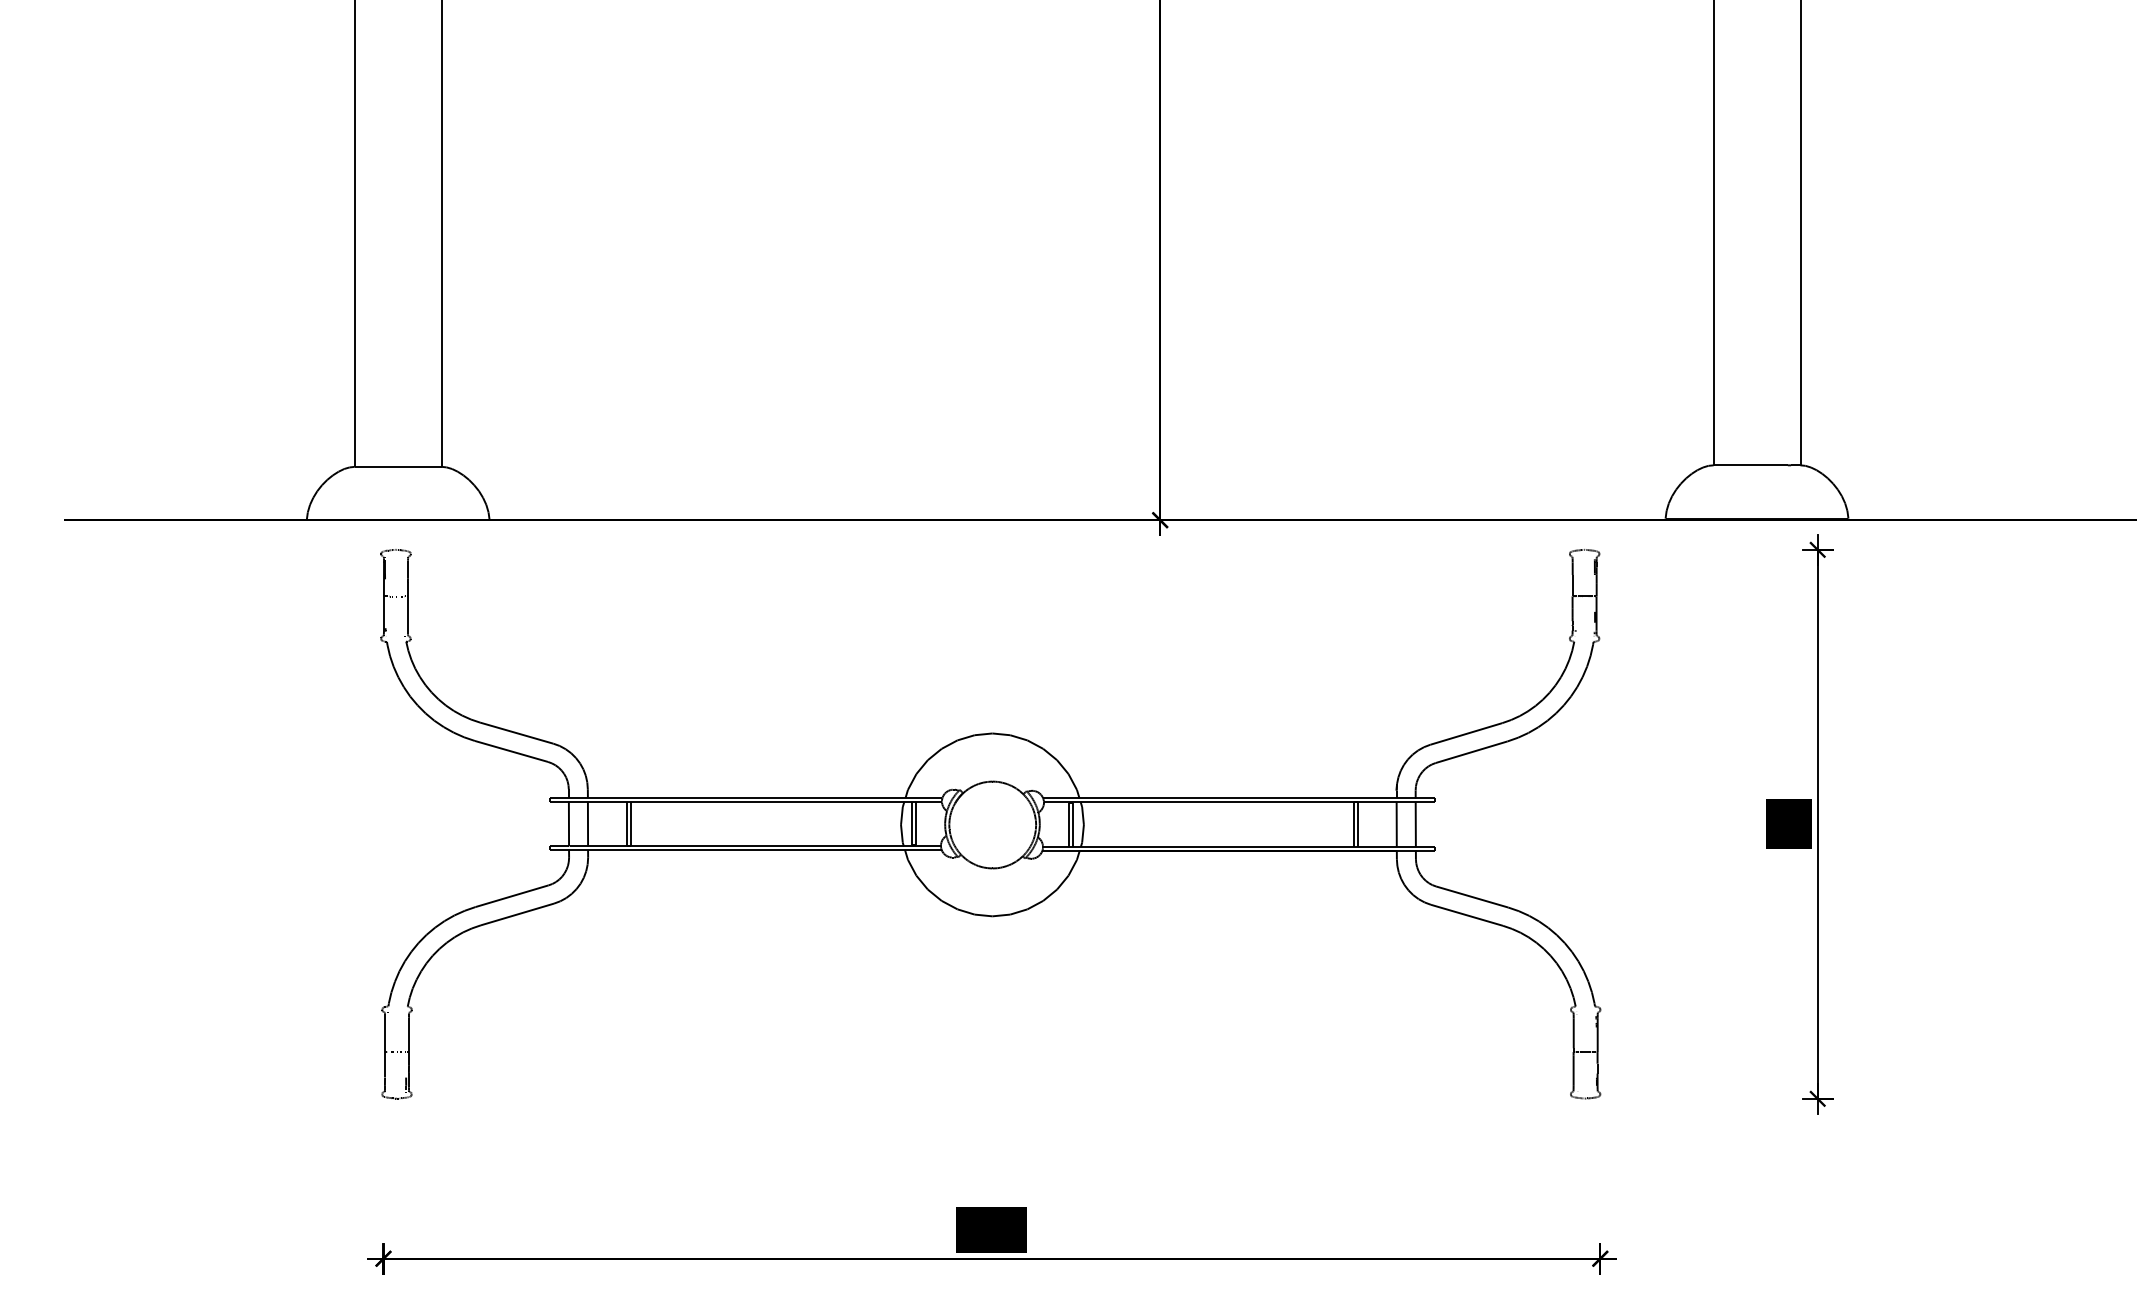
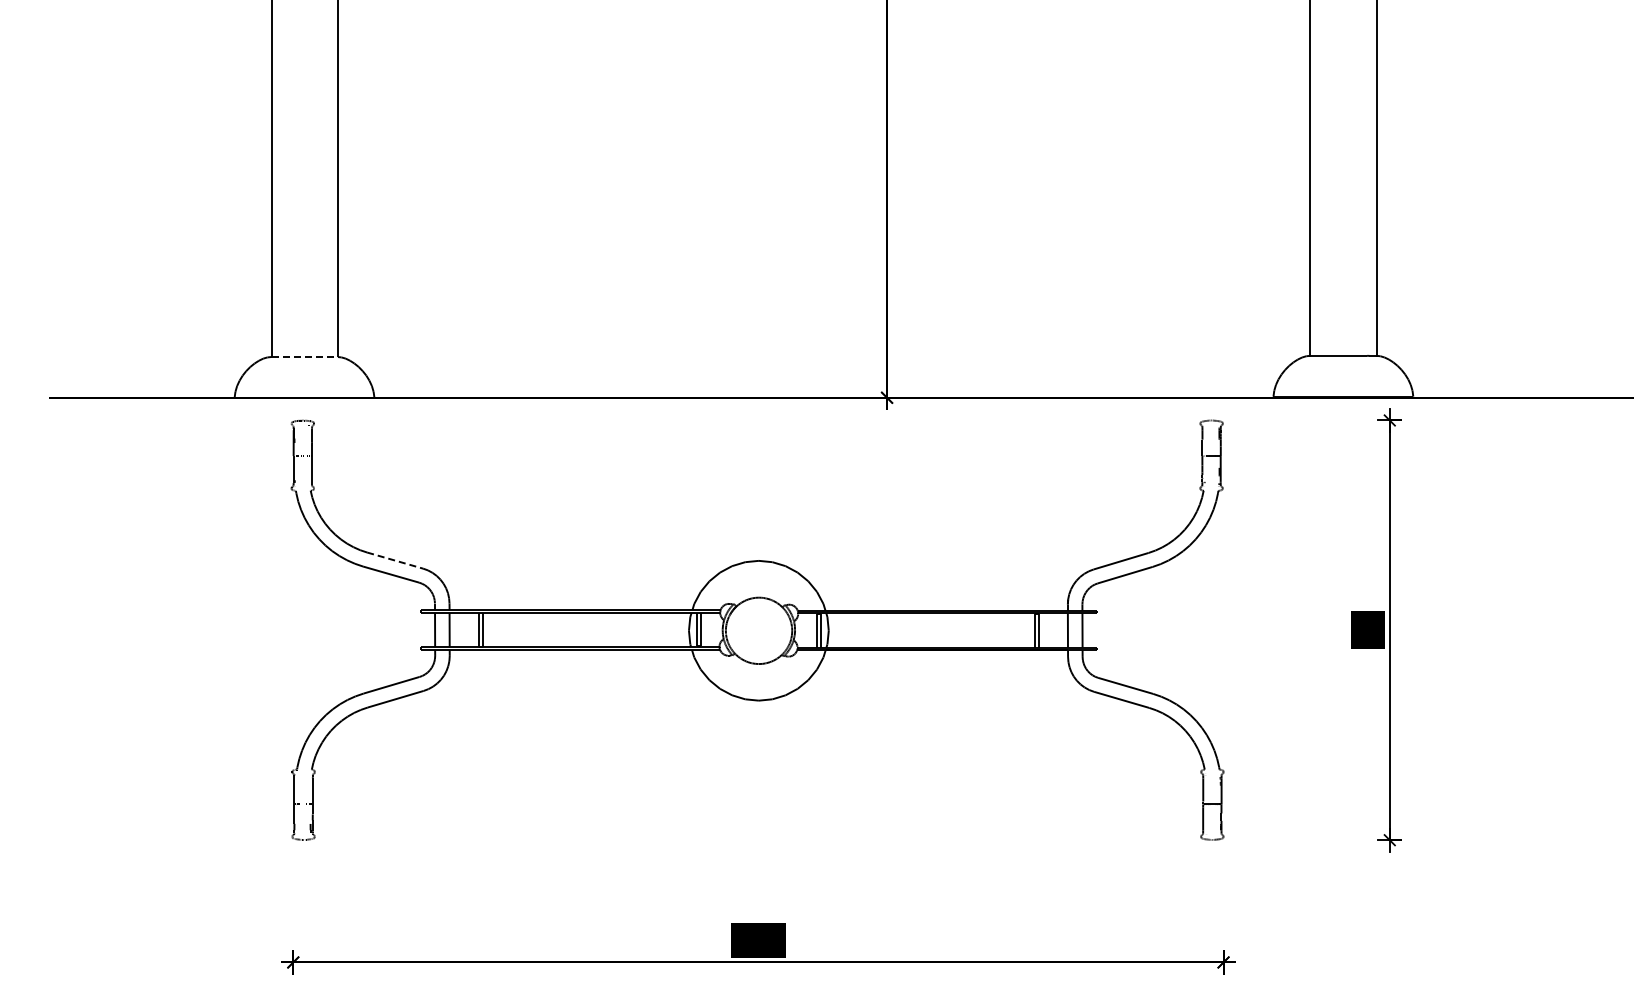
line: (399, 467) -> (305, 357), solid -> dashed
line: (517, 733) -> (395, 560), solid -> dashed

